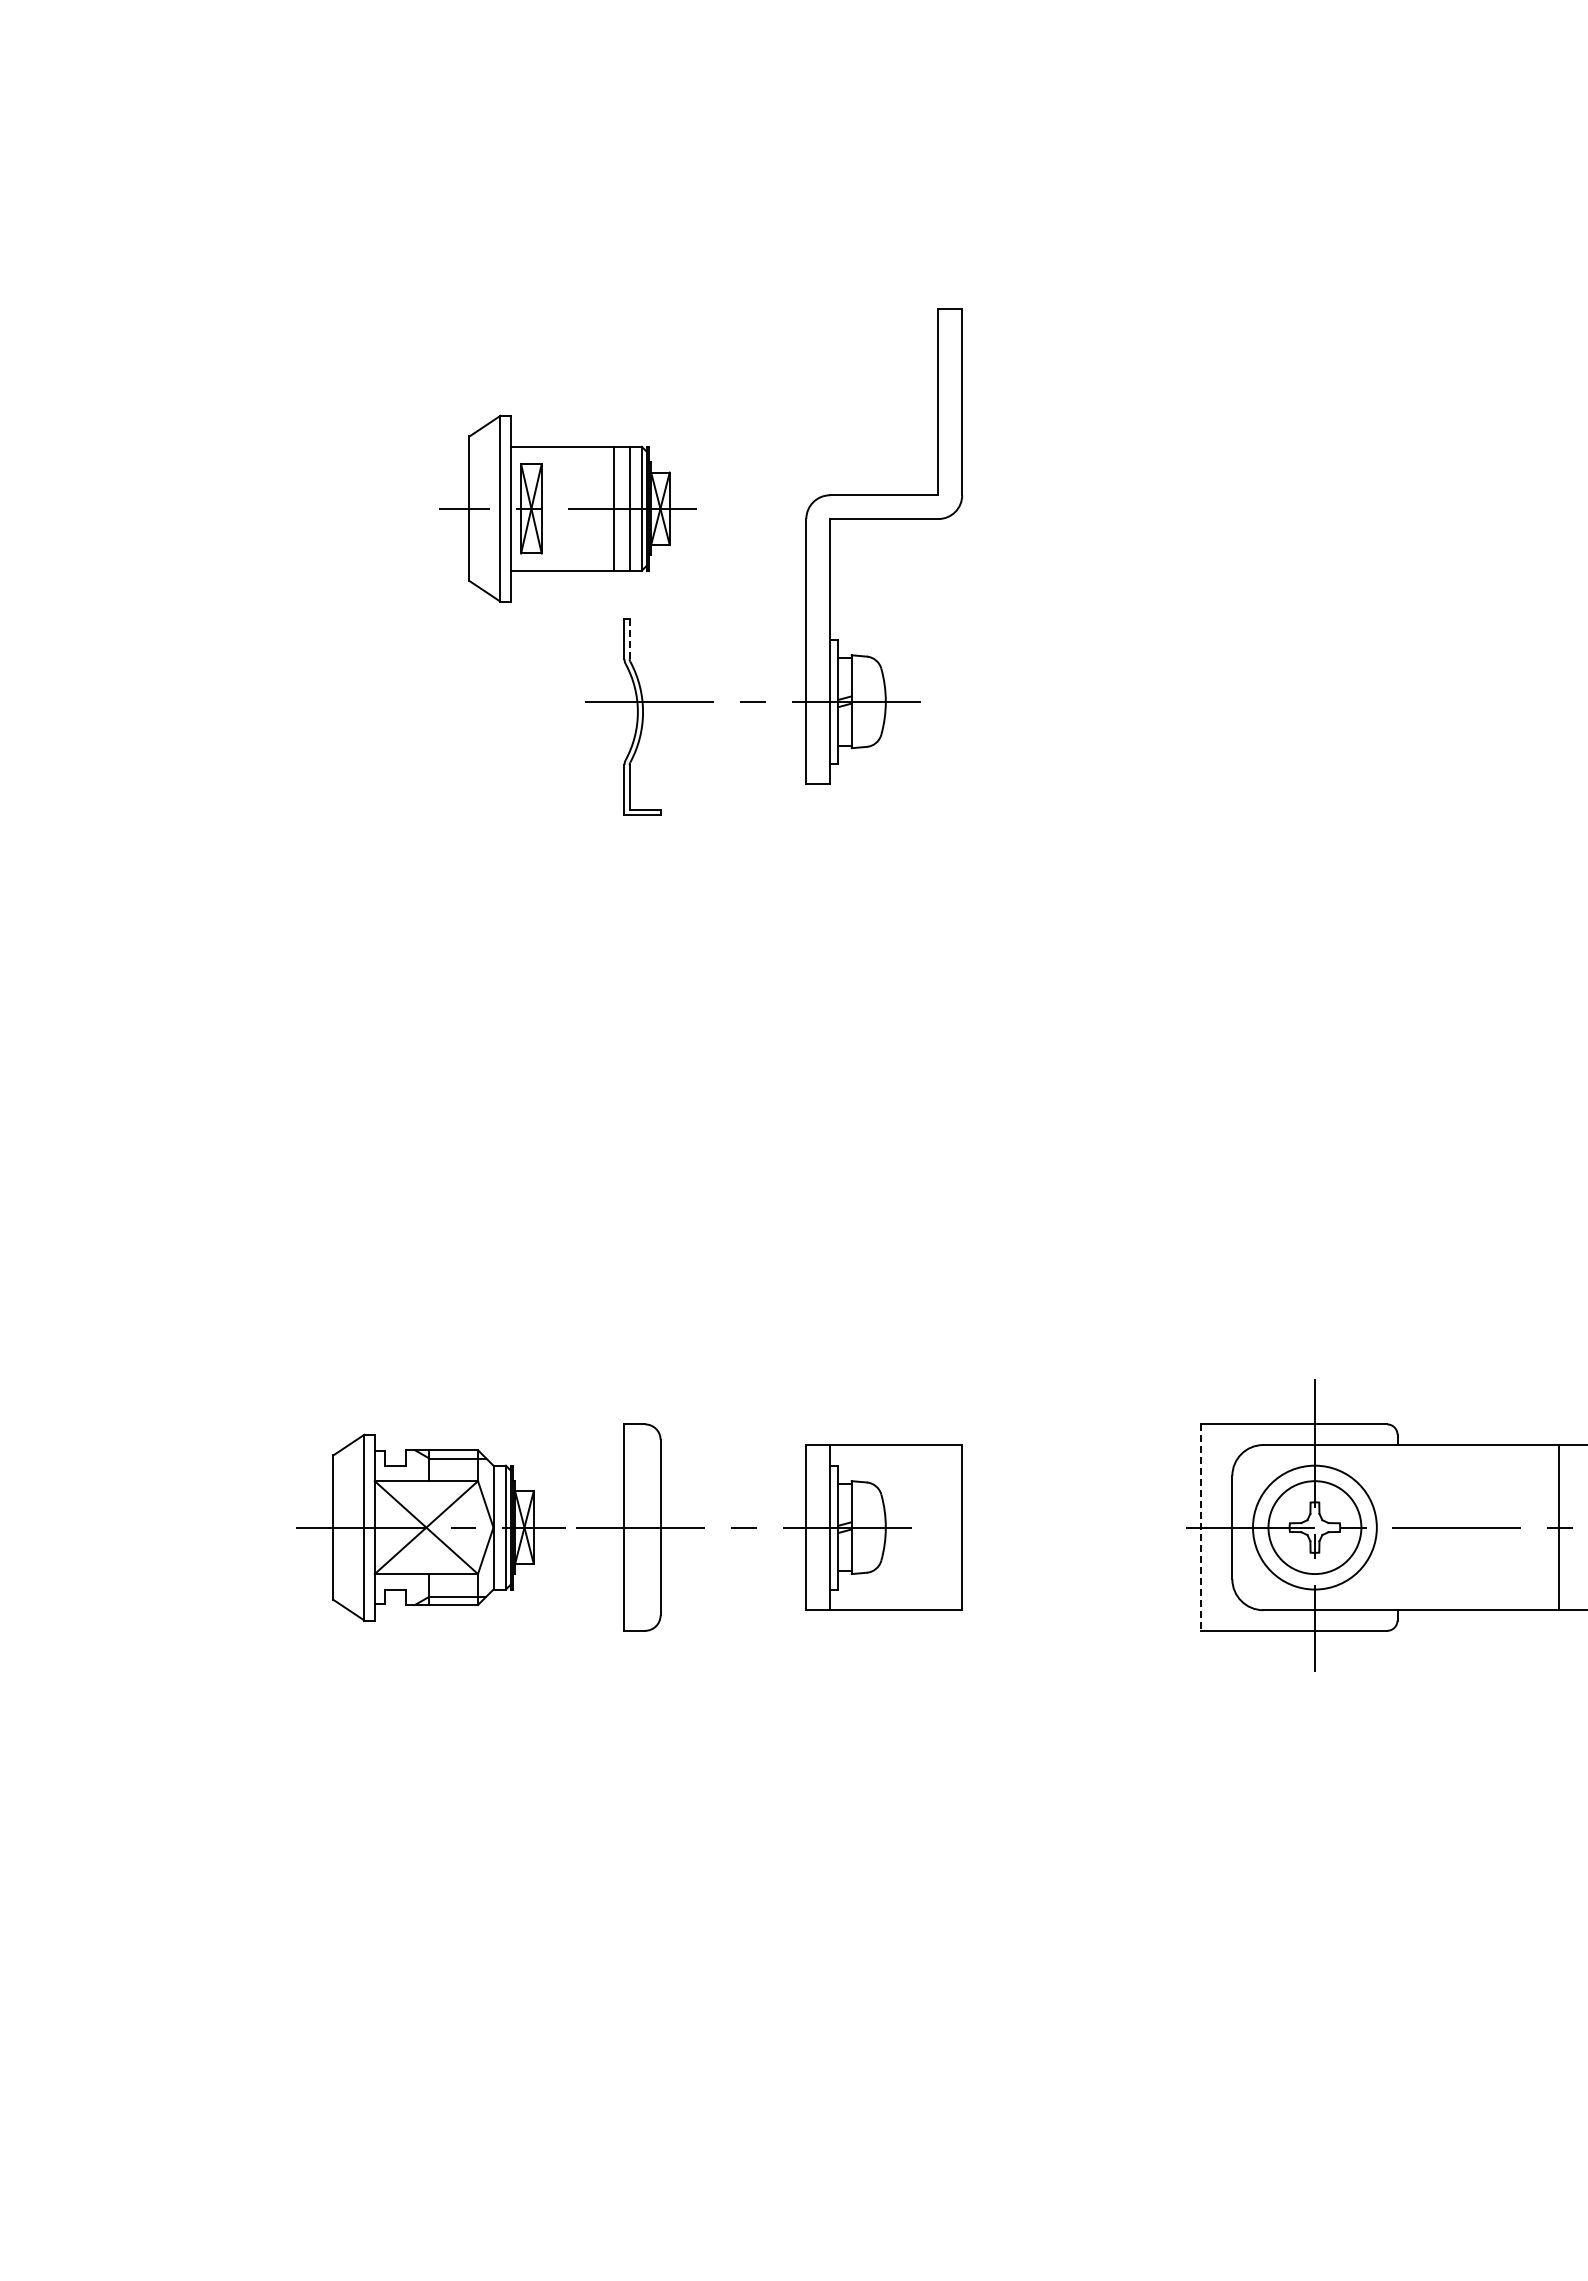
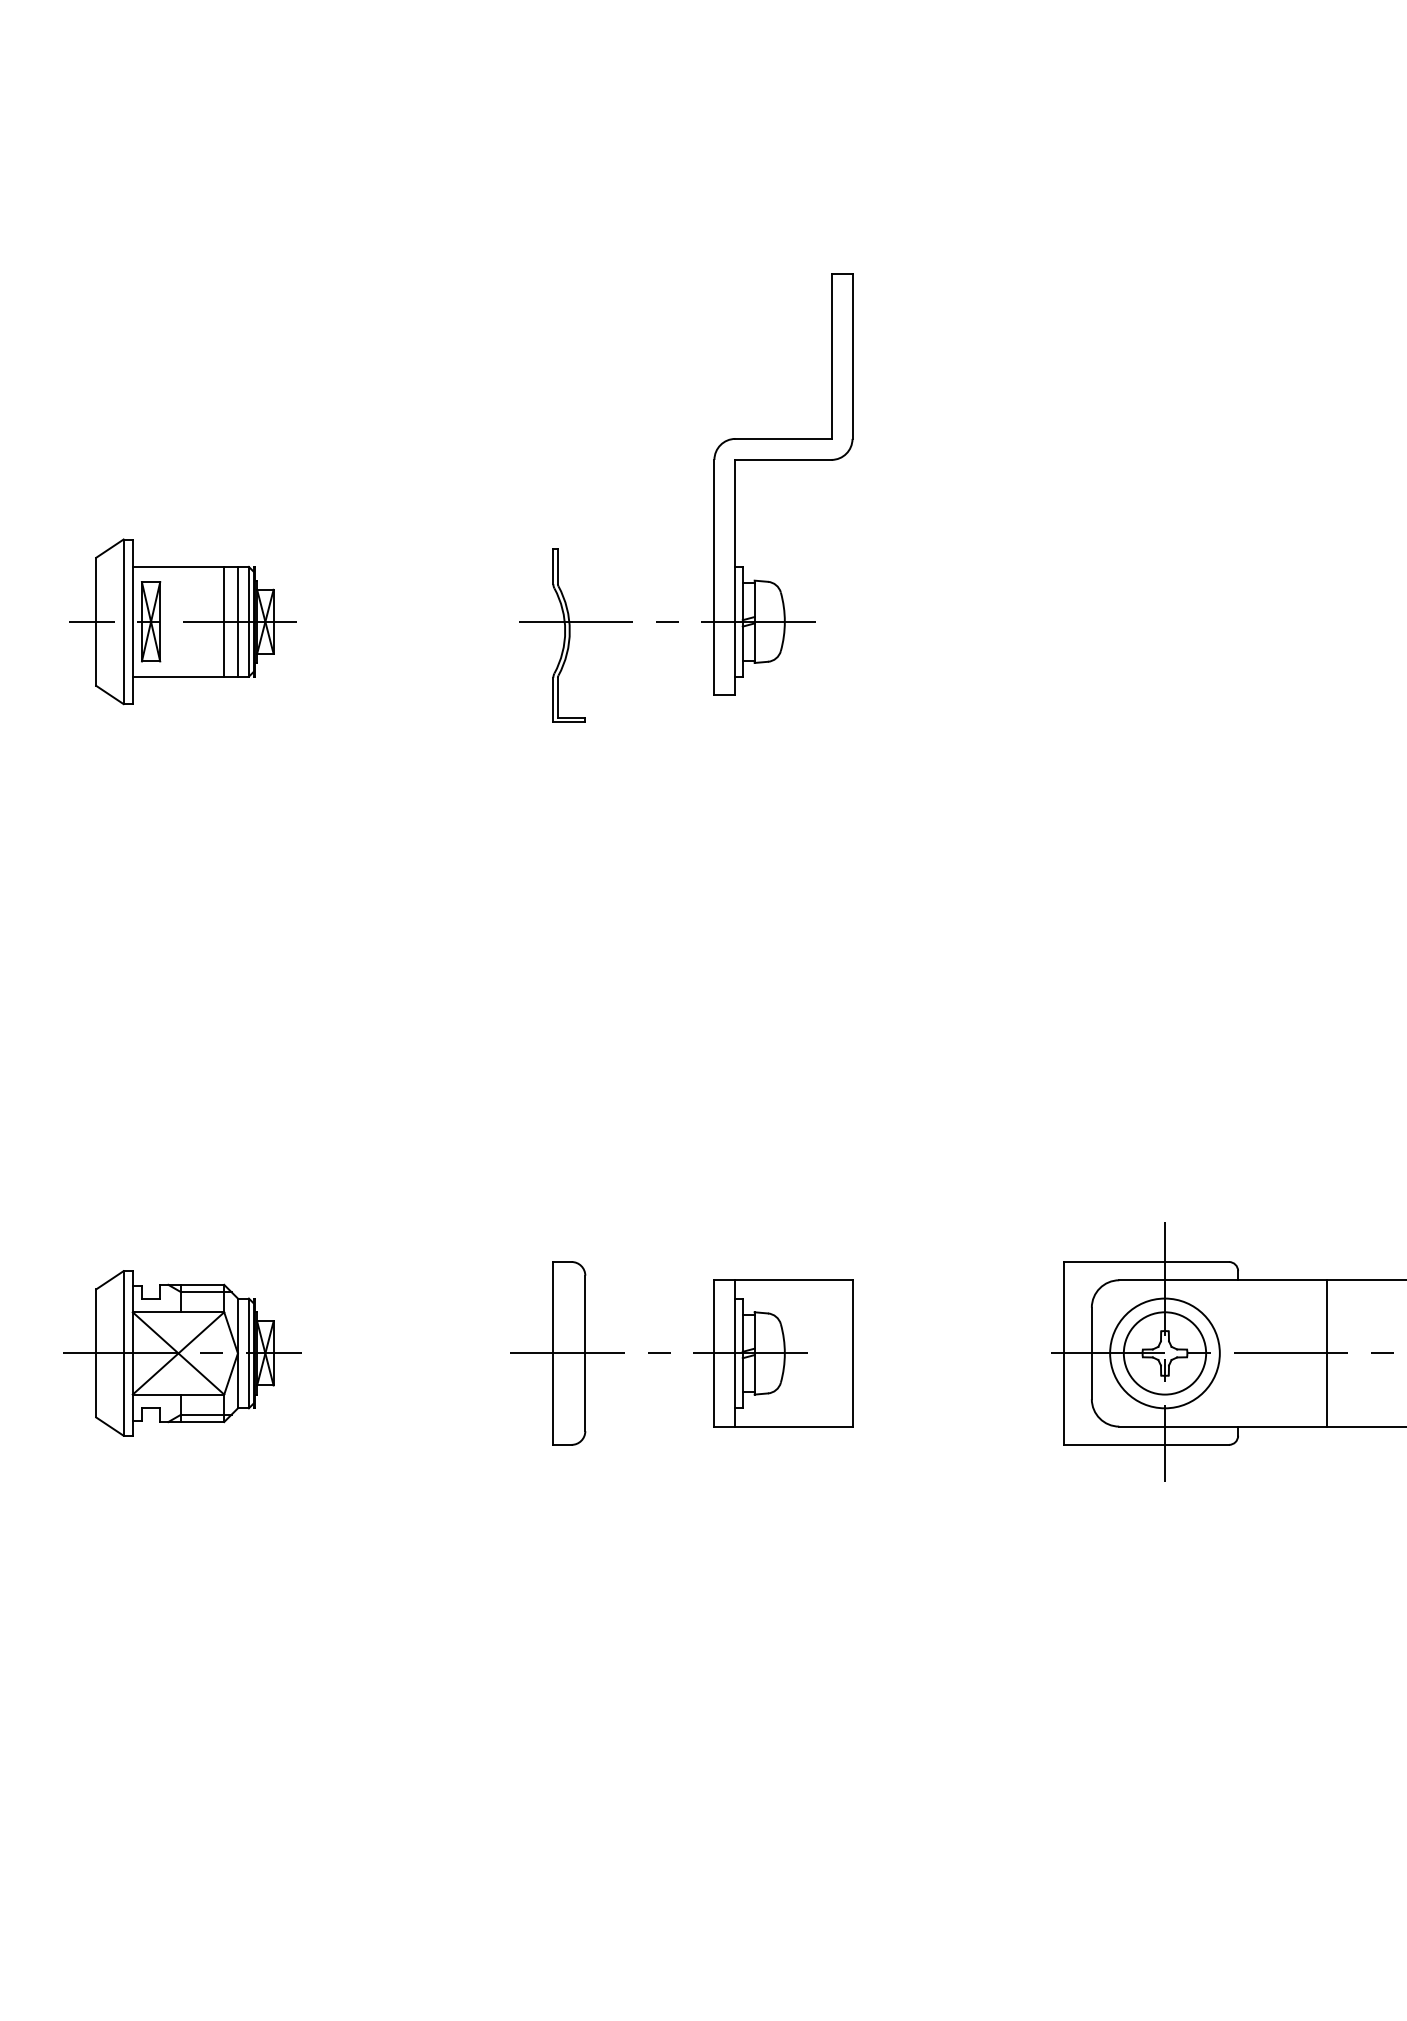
part: (567, 508) -> (183, 621), moved
line: (629, 639) -> (557, 566), dashed -> solid
part: (430, 1527) -> (182, 1353), moved
line: (1558, 1527) -> (1326, 1353), moved
line: (1201, 1528) -> (1064, 1354), dashed -> solid

